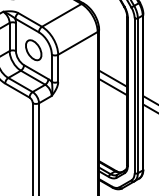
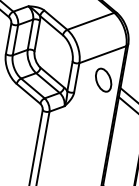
part: (33, 50) -> (103, 80), moved

